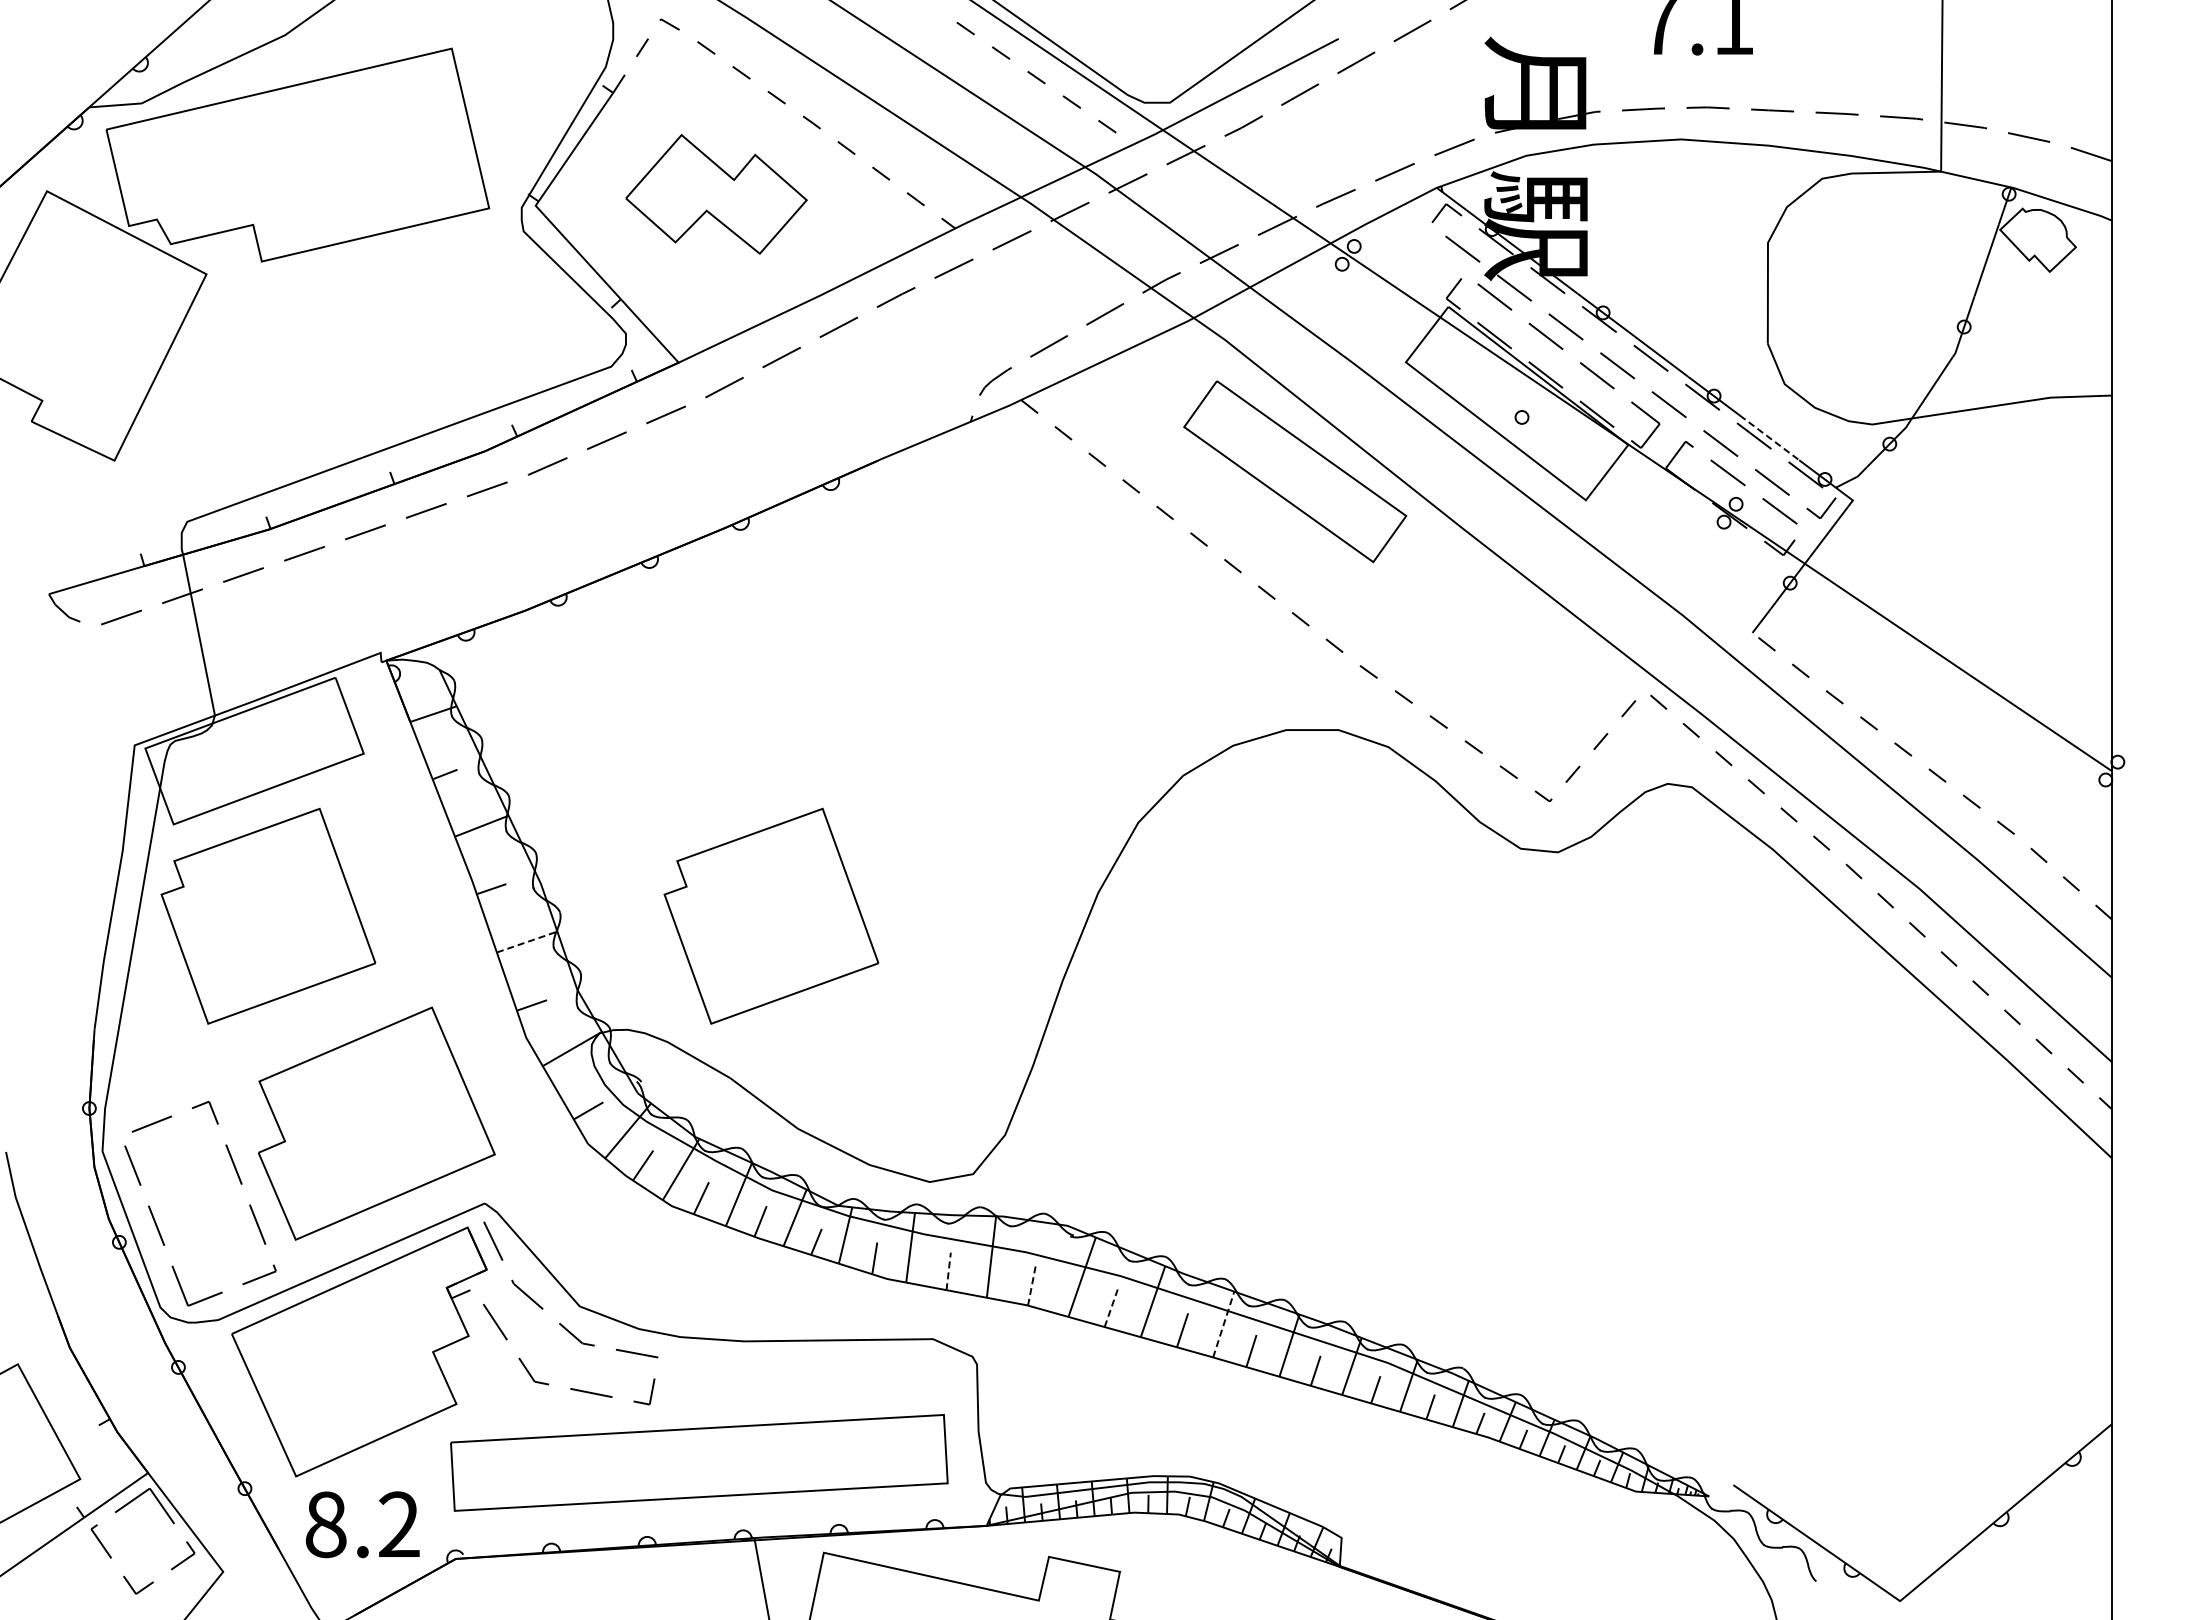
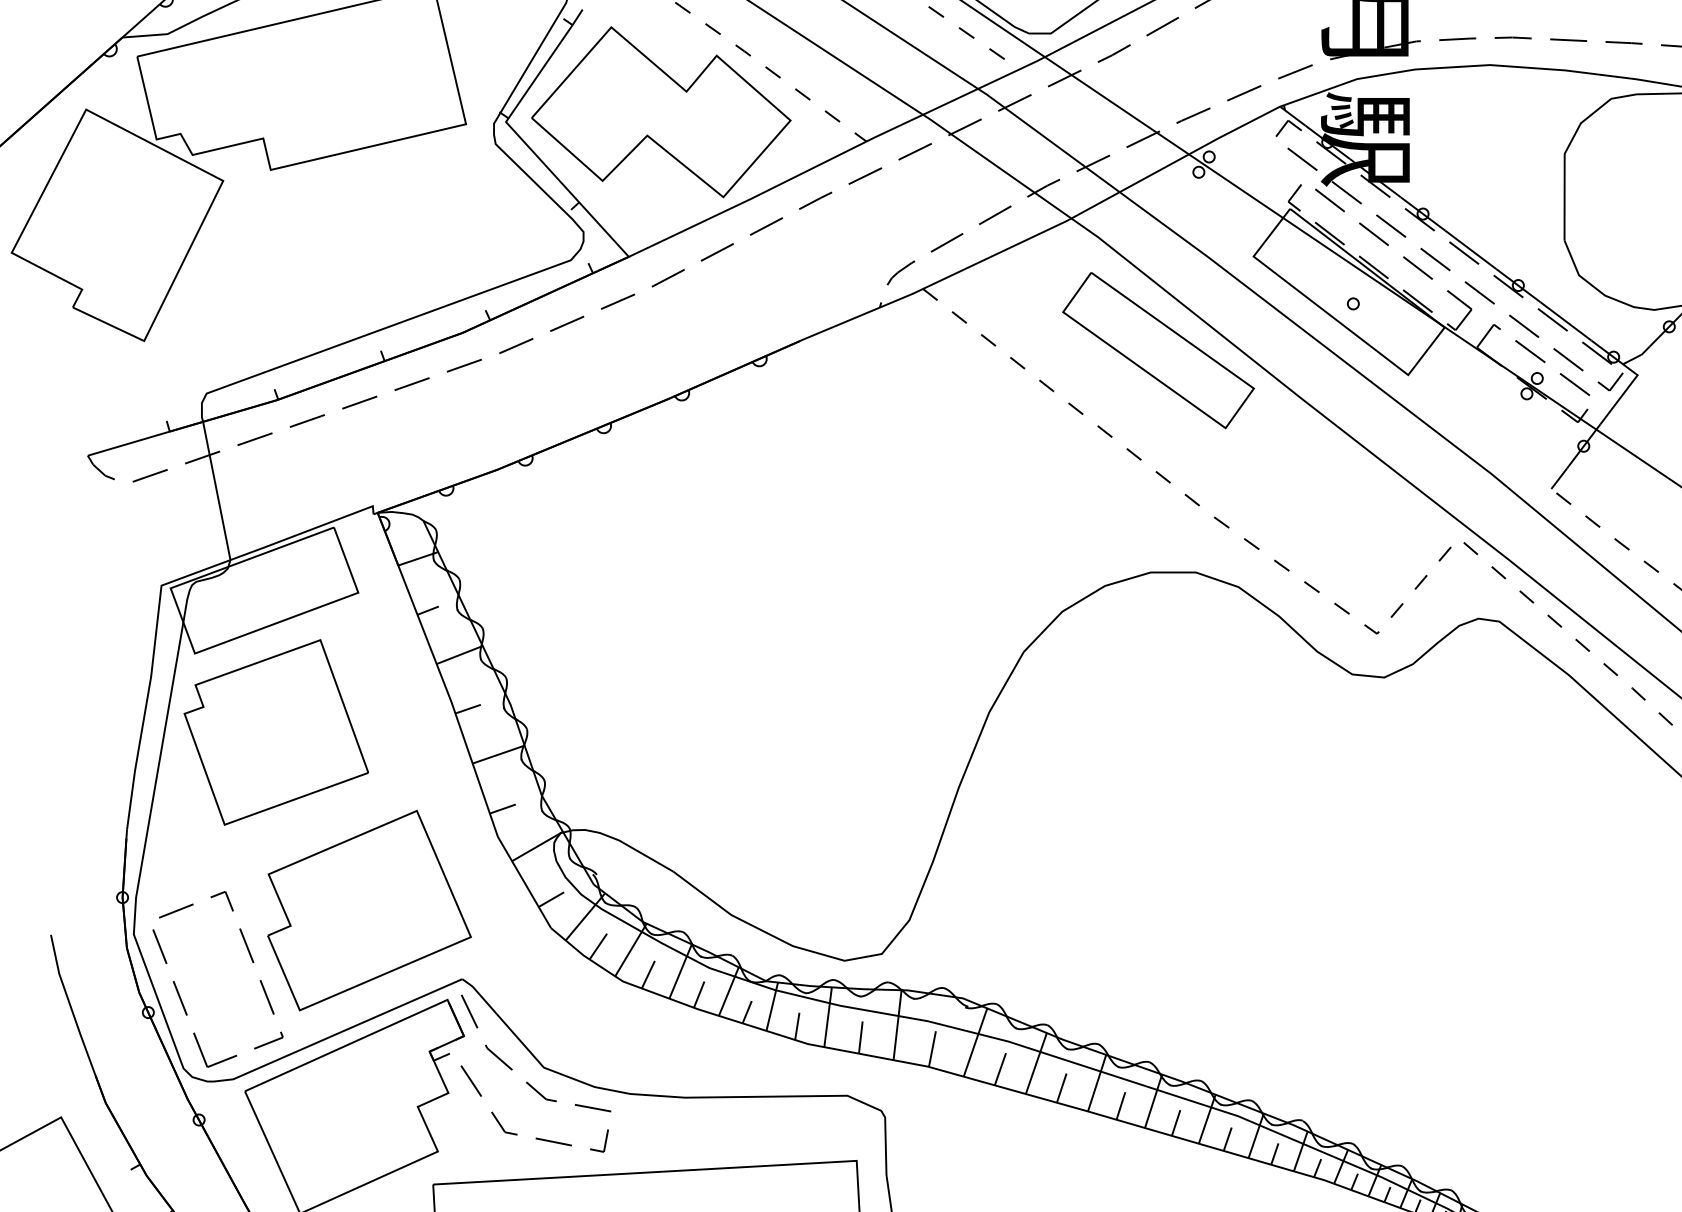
part: (716, 194) -> (661, 112), size x1.67
line: (1769, 438) -> (1565, 321), dashed -> solid
part: (771, 915) -> (708, 731), removed
line: (527, 942) -> (498, 754), dashed -> solid
line: (948, 1271) -> (860, 1037), dashed -> solid
line: (1032, 1284) -> (932, 1048), dashed -> solid
line: (1111, 1308) -> (1000, 1069), dashed -> solid
line: (1223, 1324) -> (1096, 1083), dashed -> solid

